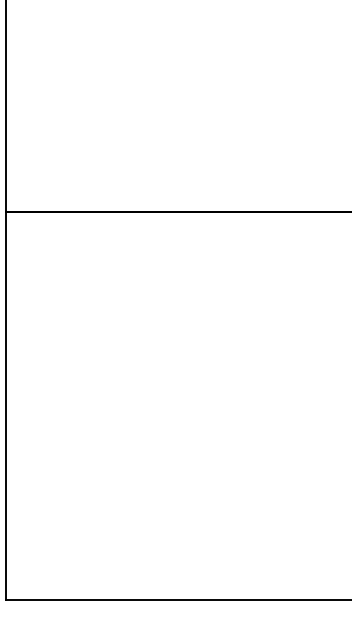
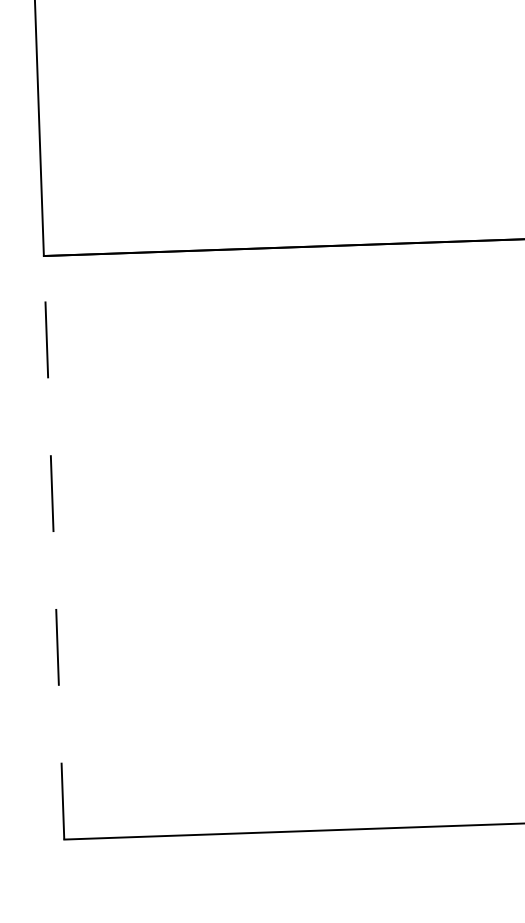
line: (6, 405) -> (54, 547), solid -> dashed

